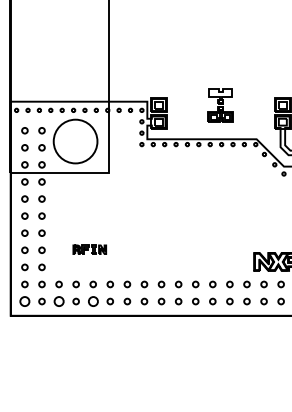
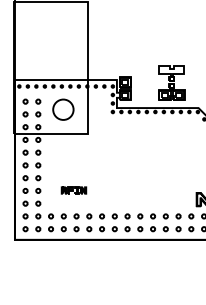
part: (220, 105) -> (171, 82), size x1.43
circle: (75, 141) -> (63, 109), size x0.62
circle: (24, 301) -> (25, 229), size x0.62
circle: (58, 301) -> (50, 229), size x0.62
circle: (92, 301) -> (76, 229), size x0.62

